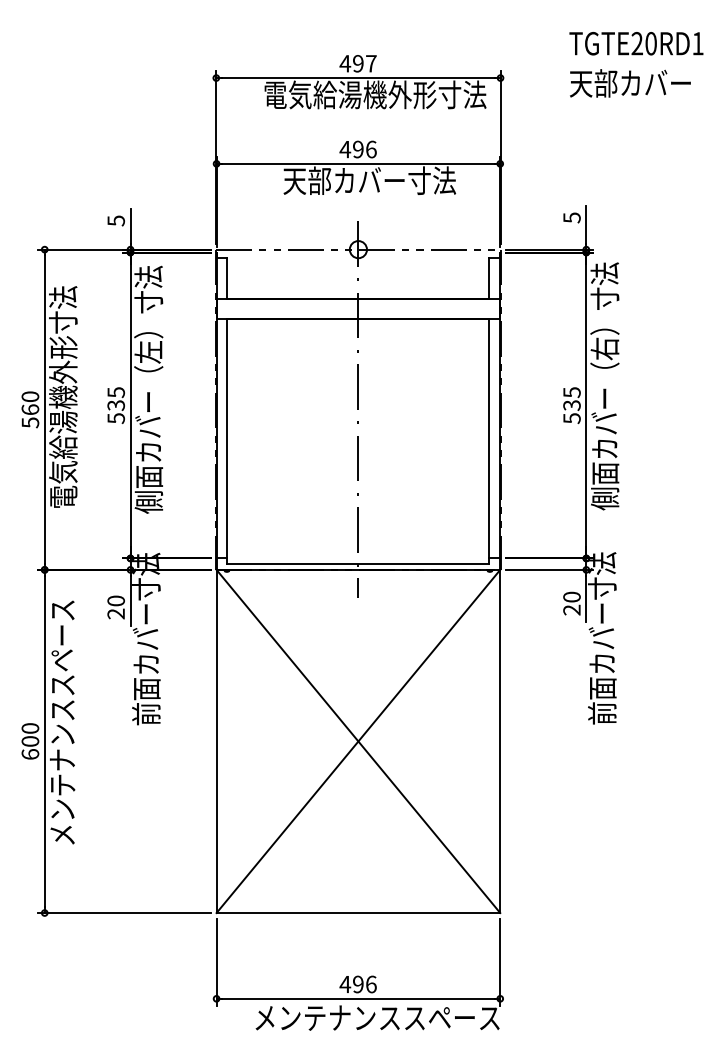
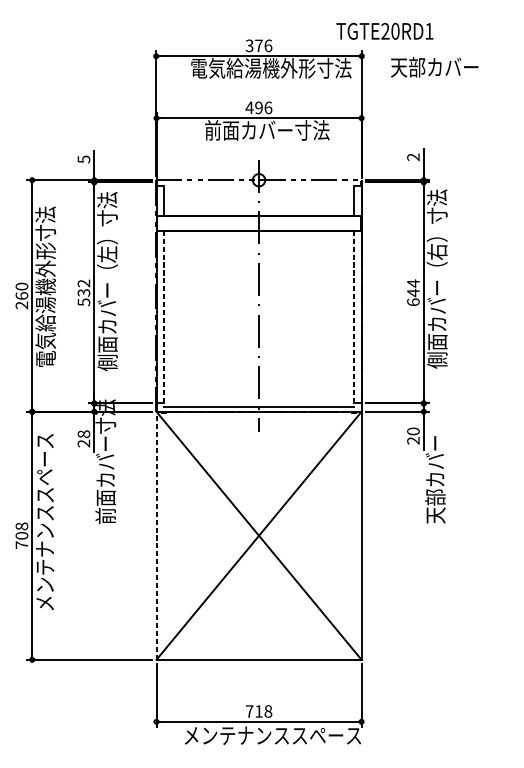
text: (636, 43) -> (384, 31), moved
text: (357, 63) -> (258, 45), 497 -> 376
text: (630, 83) -> (434, 67), moved
text: (307, 180) -> (222, 130), 天部カバー寸法 -> 前面カバー寸法
text: (571, 217) -> (413, 157), 5 -> 2
text: (115, 392) -> (83, 283), 535 -> 532
text: (571, 405) -> (413, 292), 535 -> 644
text: (30, 422) -> (21, 305), 560 -> 260
line: (227, 442) -> (164, 319), solid -> dashed
line: (489, 442) -> (353, 319), solid -> dashed
text: (116, 600) -> (84, 433), 20 -> 28
text: (602, 638) -> (435, 461), 前面カバー寸法 -> 天部カバー
text: (30, 741) -> (21, 535), 600 -> 708
line: (216, 741) -> (156, 535), solid -> dashed
text: (357, 984) -> (258, 711), 496 -> 718

